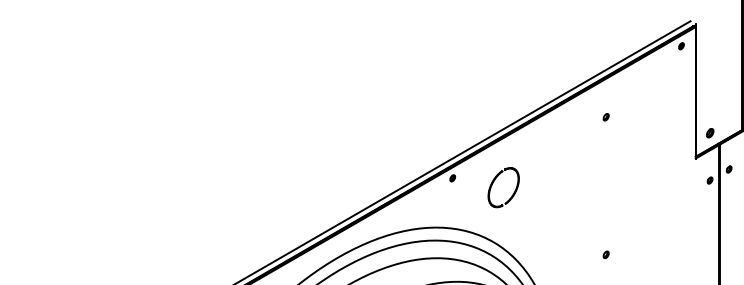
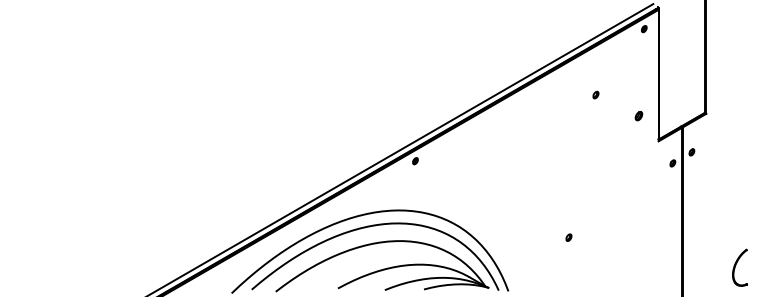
part: (605, 116) -> (595, 94), moved
part: (709, 133) -> (638, 116), moved
part: (503, 187) -> (466, 170), removed

